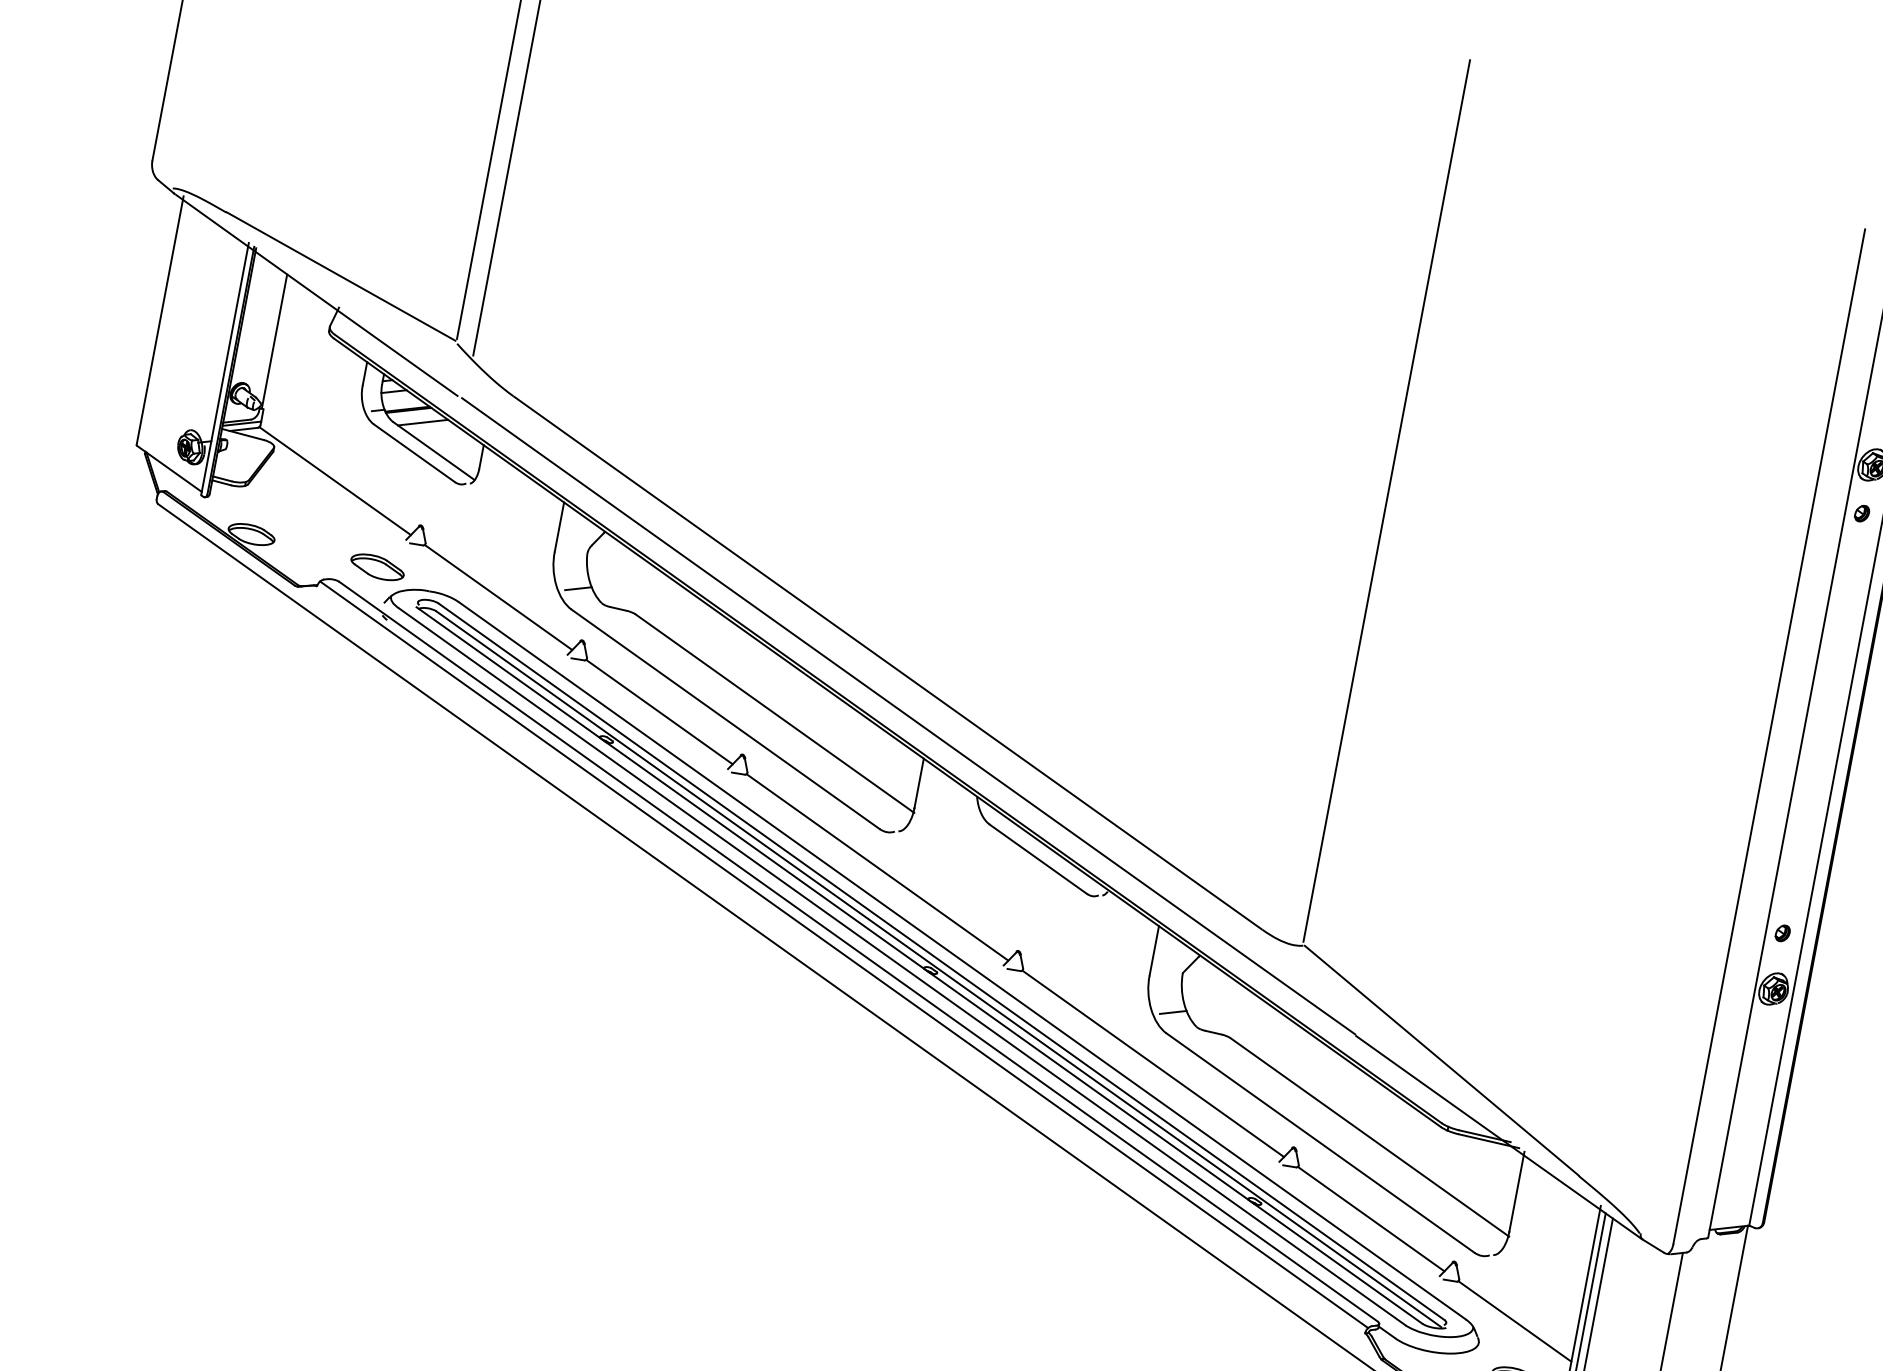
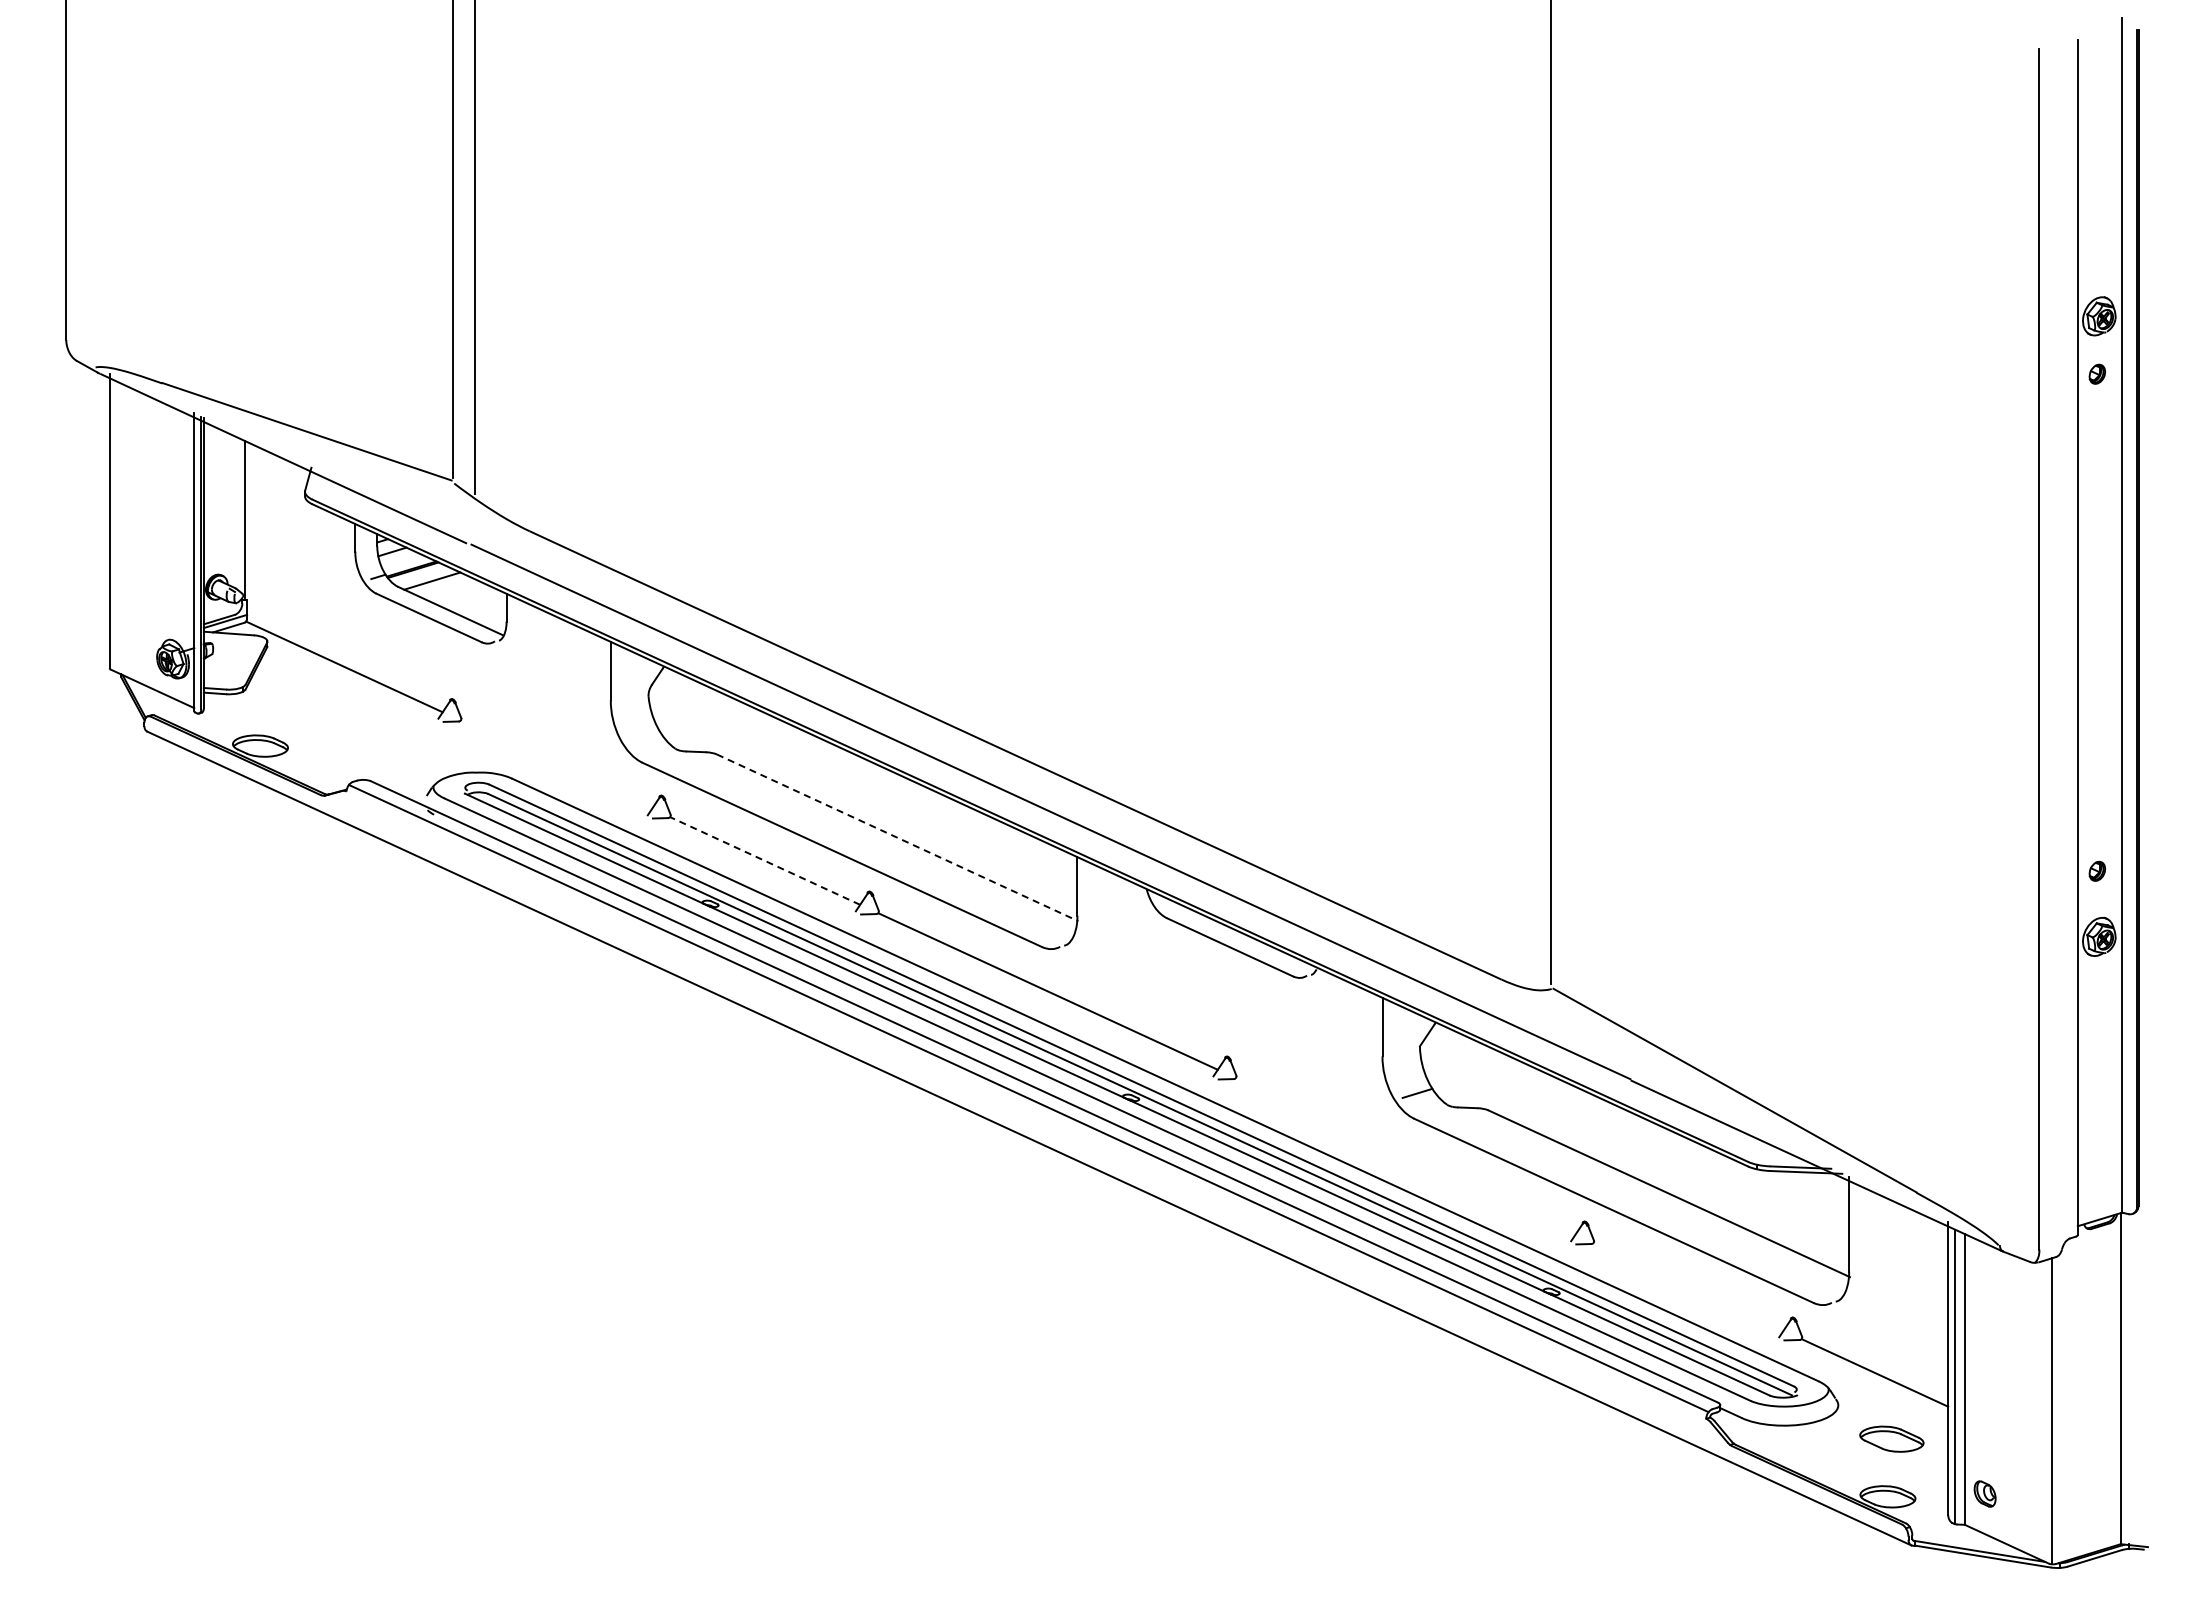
part: (377, 566) -> (411, 755), removed
line: (578, 587) -> (645, 736), removed
line: (498, 597) -> (556, 764), removed
line: (658, 711) -> (764, 860), solid -> dashed
line: (774, 713) -> (897, 837), solid -> dashed
line: (1153, 1063) -> (1405, 1156), removed
line: (1371, 1218) -> (1688, 1286), removed

